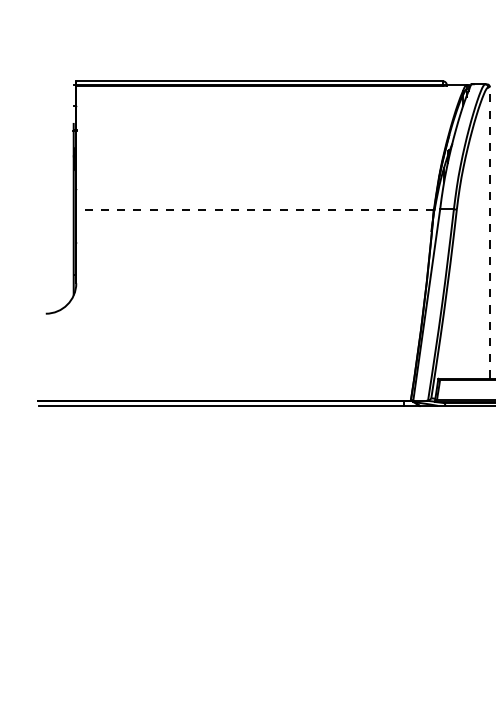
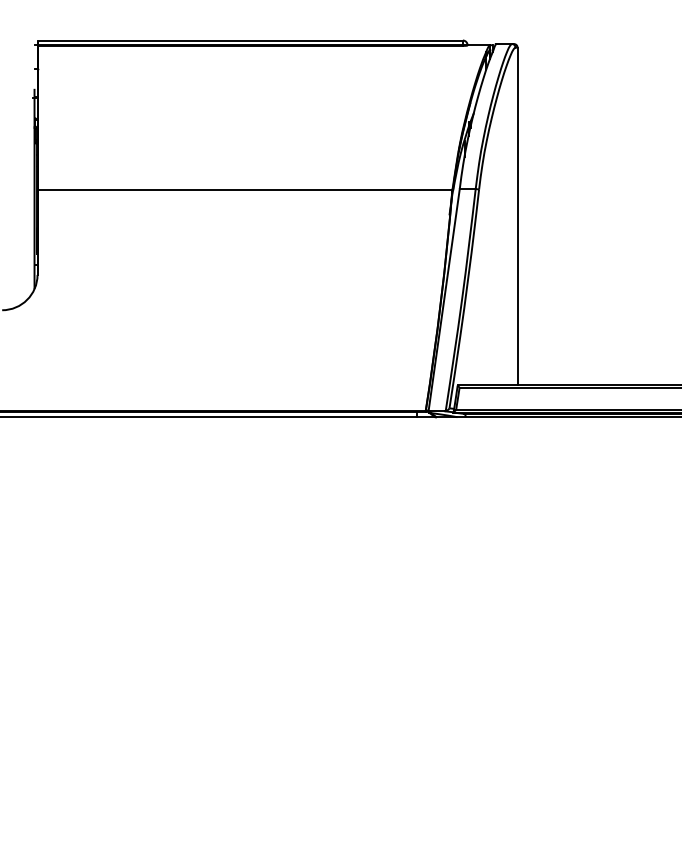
line: (254, 210) -> (244, 190), dashed -> solid
line: (489, 232) -> (517, 216), dashed -> solid

